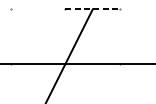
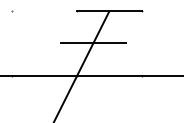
line: (92, 9) -> (109, 11), dashed -> solid
line: (78, 36) -> (92, 43), added

